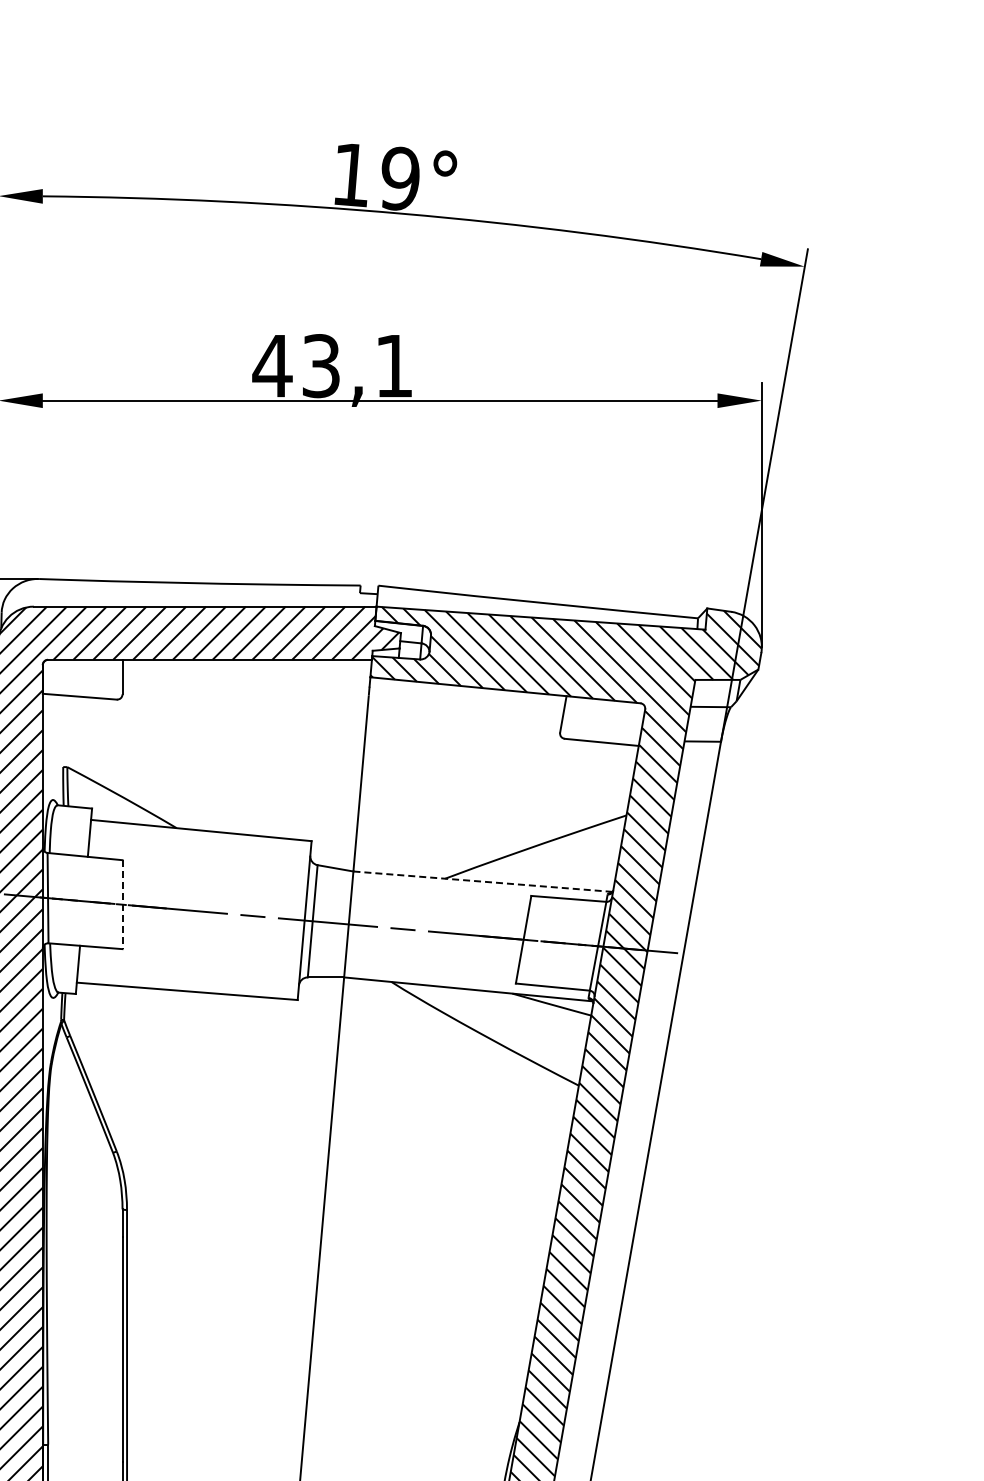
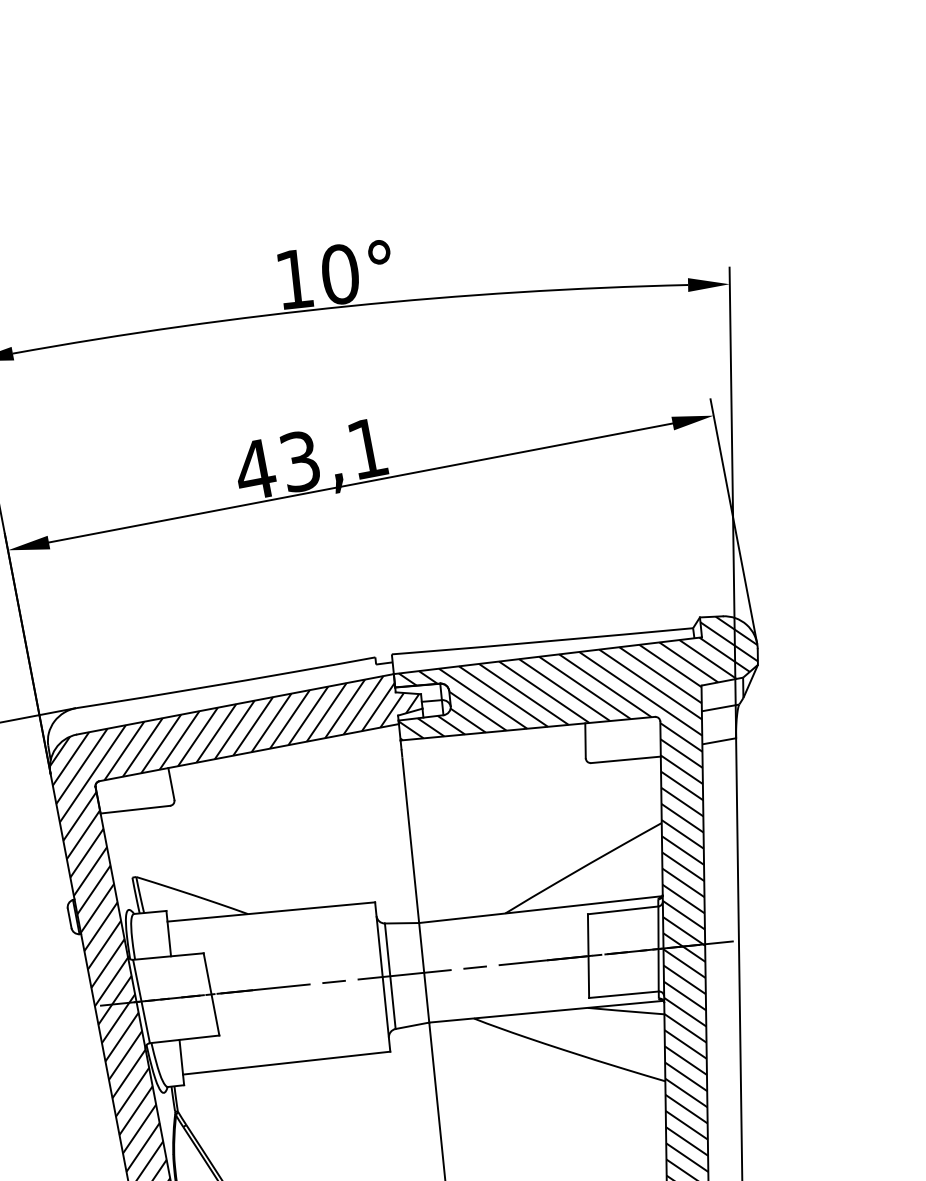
text: (400, 178) -> (340, 274), 19° -> 10°
line: (483, 881) -> (541, 909), dashed -> solid
line: (122, 905) -> (211, 995), dashed -> solid

